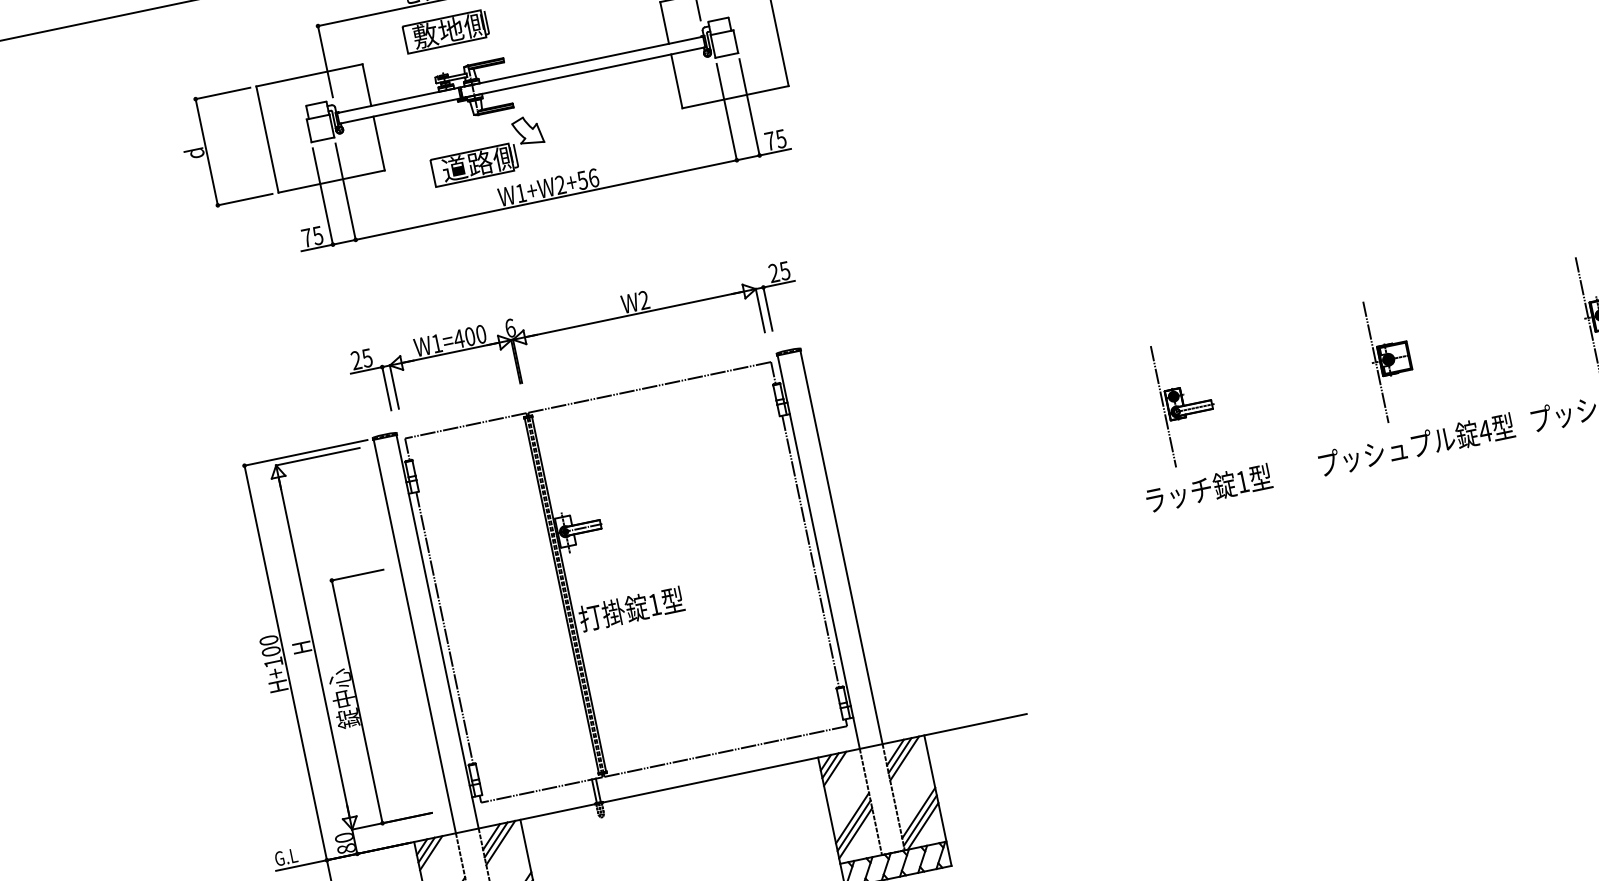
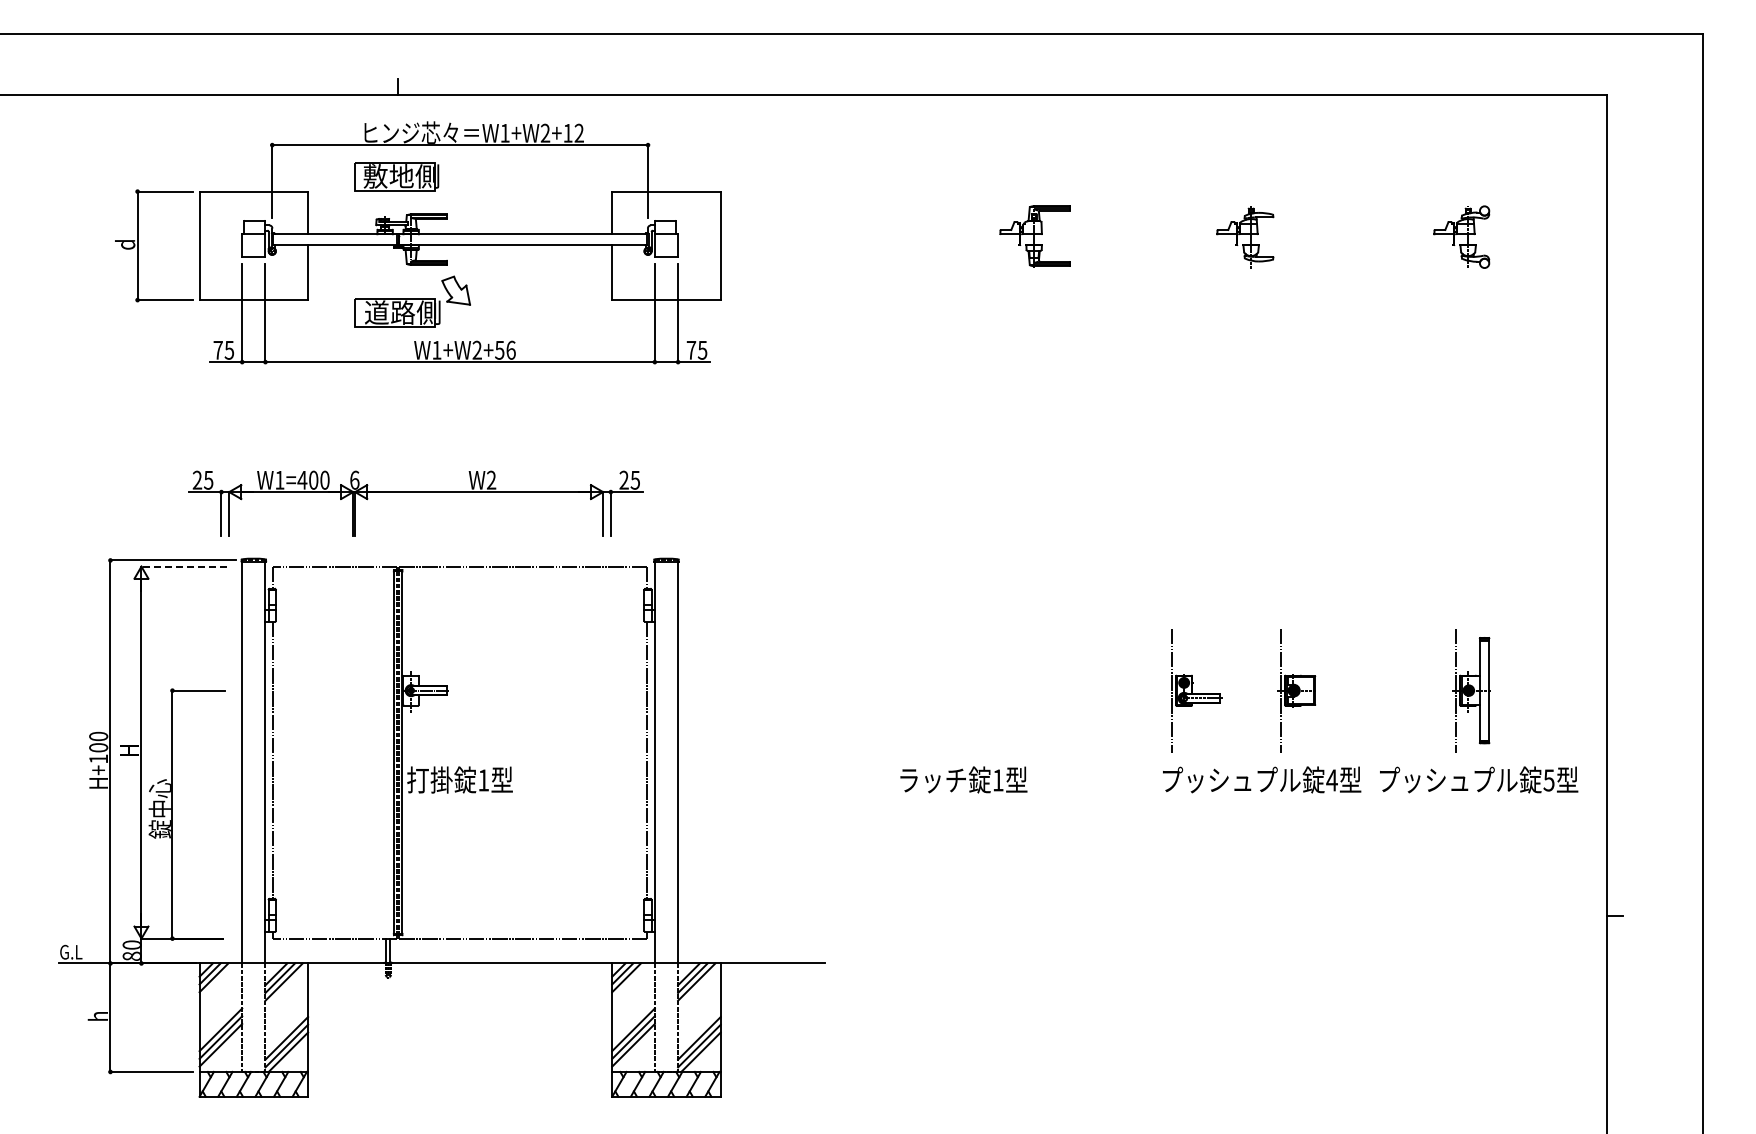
part: (572, 327) -> (415, 492), moved
part: (1390, 359) -> (1296, 690), moved
part: (1187, 401) -> (1196, 690), moved
line: (317, 456) -> (183, 566), solid -> dashed
text: (1208, 488) -> (963, 779), moved

